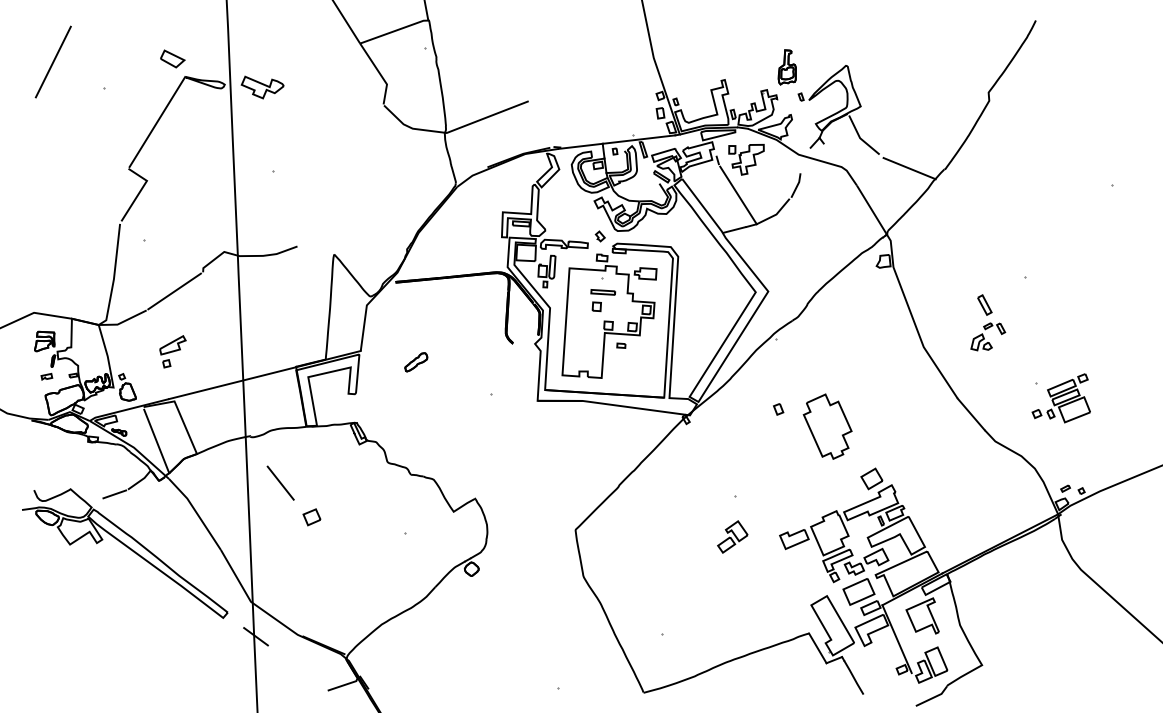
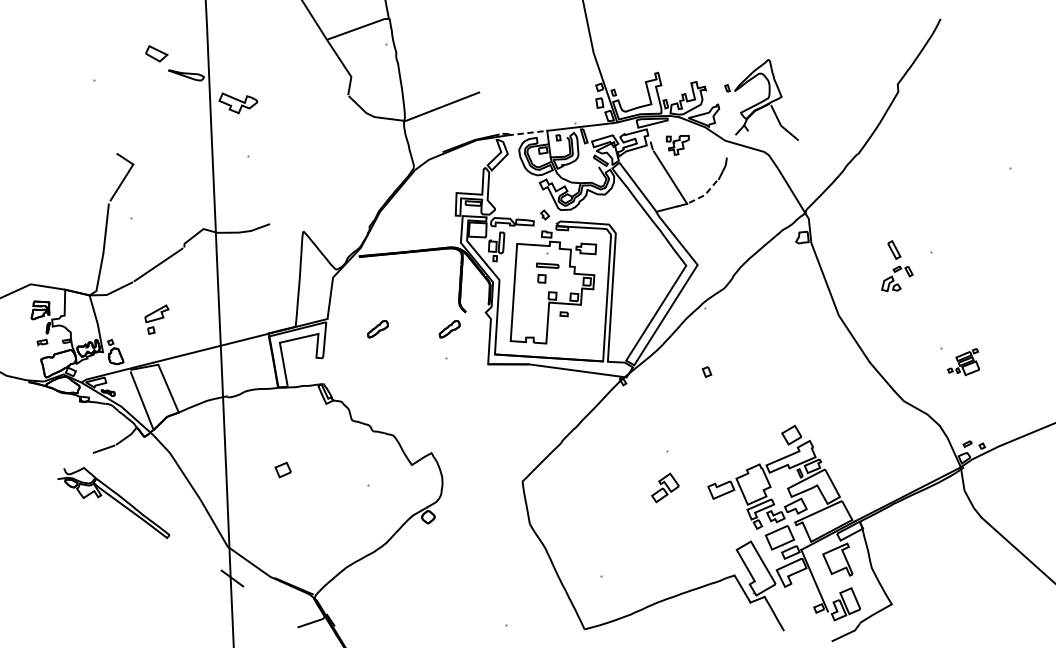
line: (52, 61) -> (47, 56), removed
part: (786, 67) -> (714, 61), removed
part: (262, 87) -> (238, 103), moved
line: (157, 122) -> (142, 111), removed
line: (581, 146) -> (528, 133), solid -> dashed
part: (746, 159) -> (677, 145), size x0.7
line: (909, 168) -> (825, 153), removed
line: (776, 214) -> (705, 195), solid -> dashed
part: (988, 322) -> (897, 265), moved
part: (495, 362) -> (449, 329), added
part: (1060, 398) -> (963, 362), size x0.6
part: (827, 426) -> (751, 387), removed
line: (280, 482) -> (254, 438), removed
part: (125, 553) -> (113, 502), size x0.6

